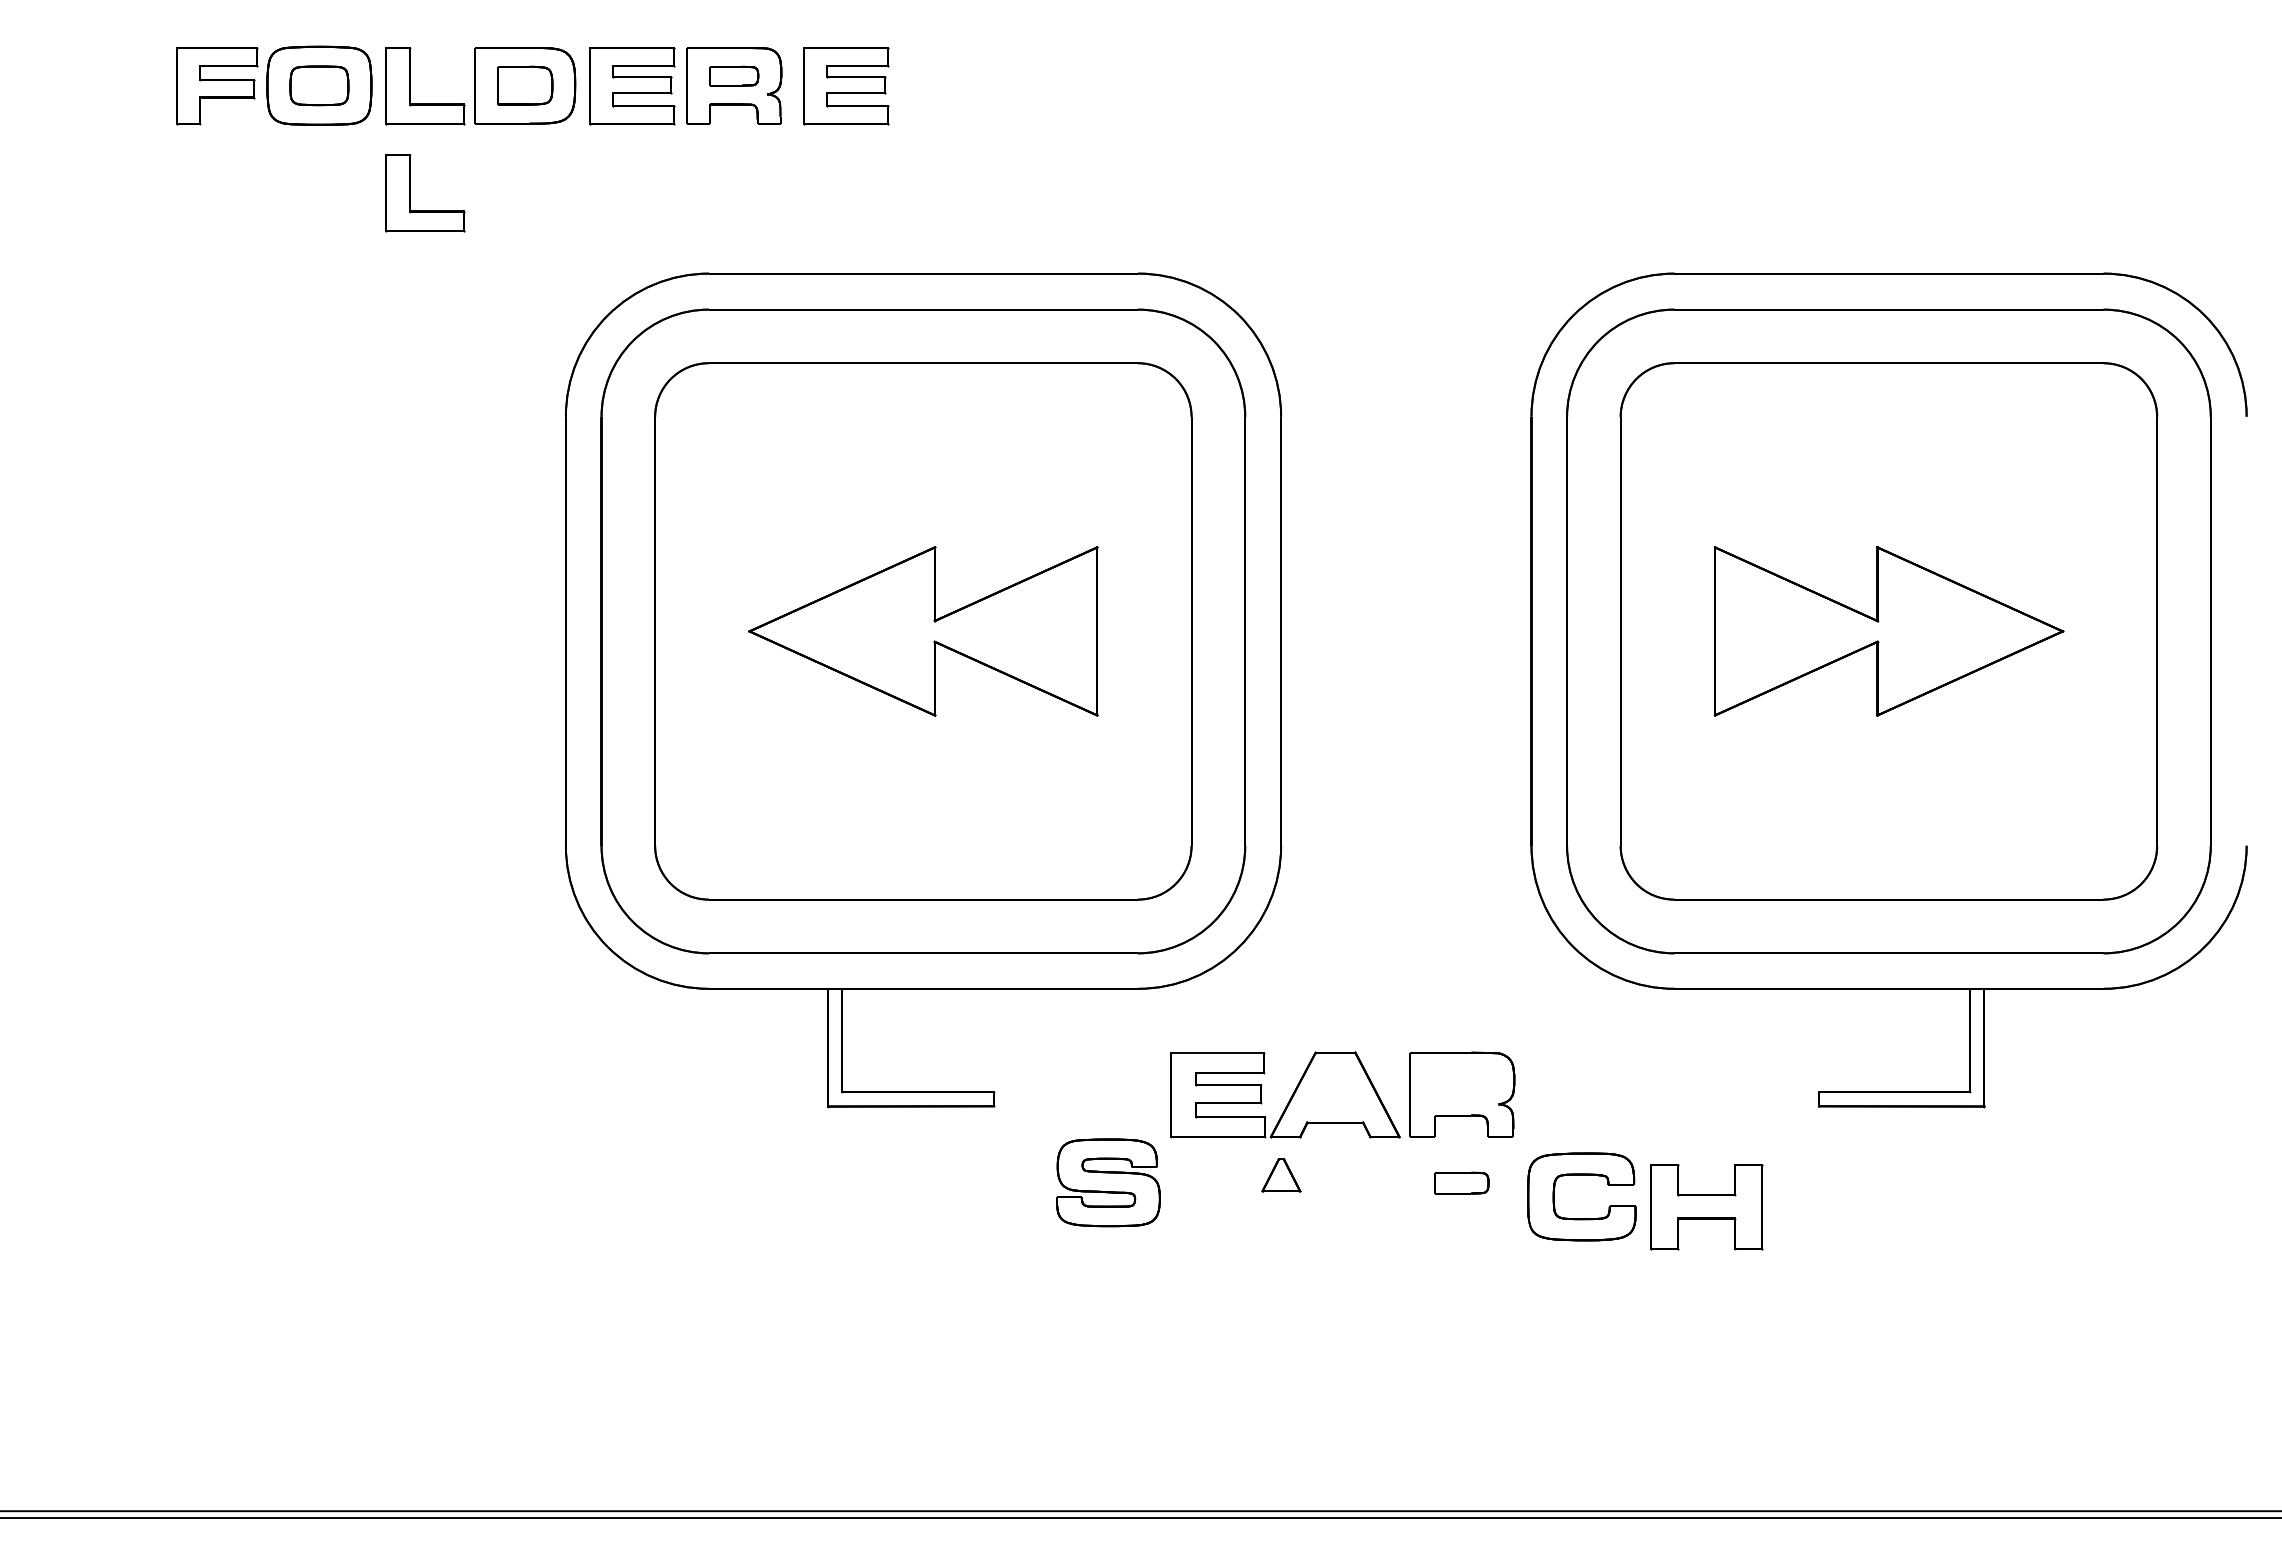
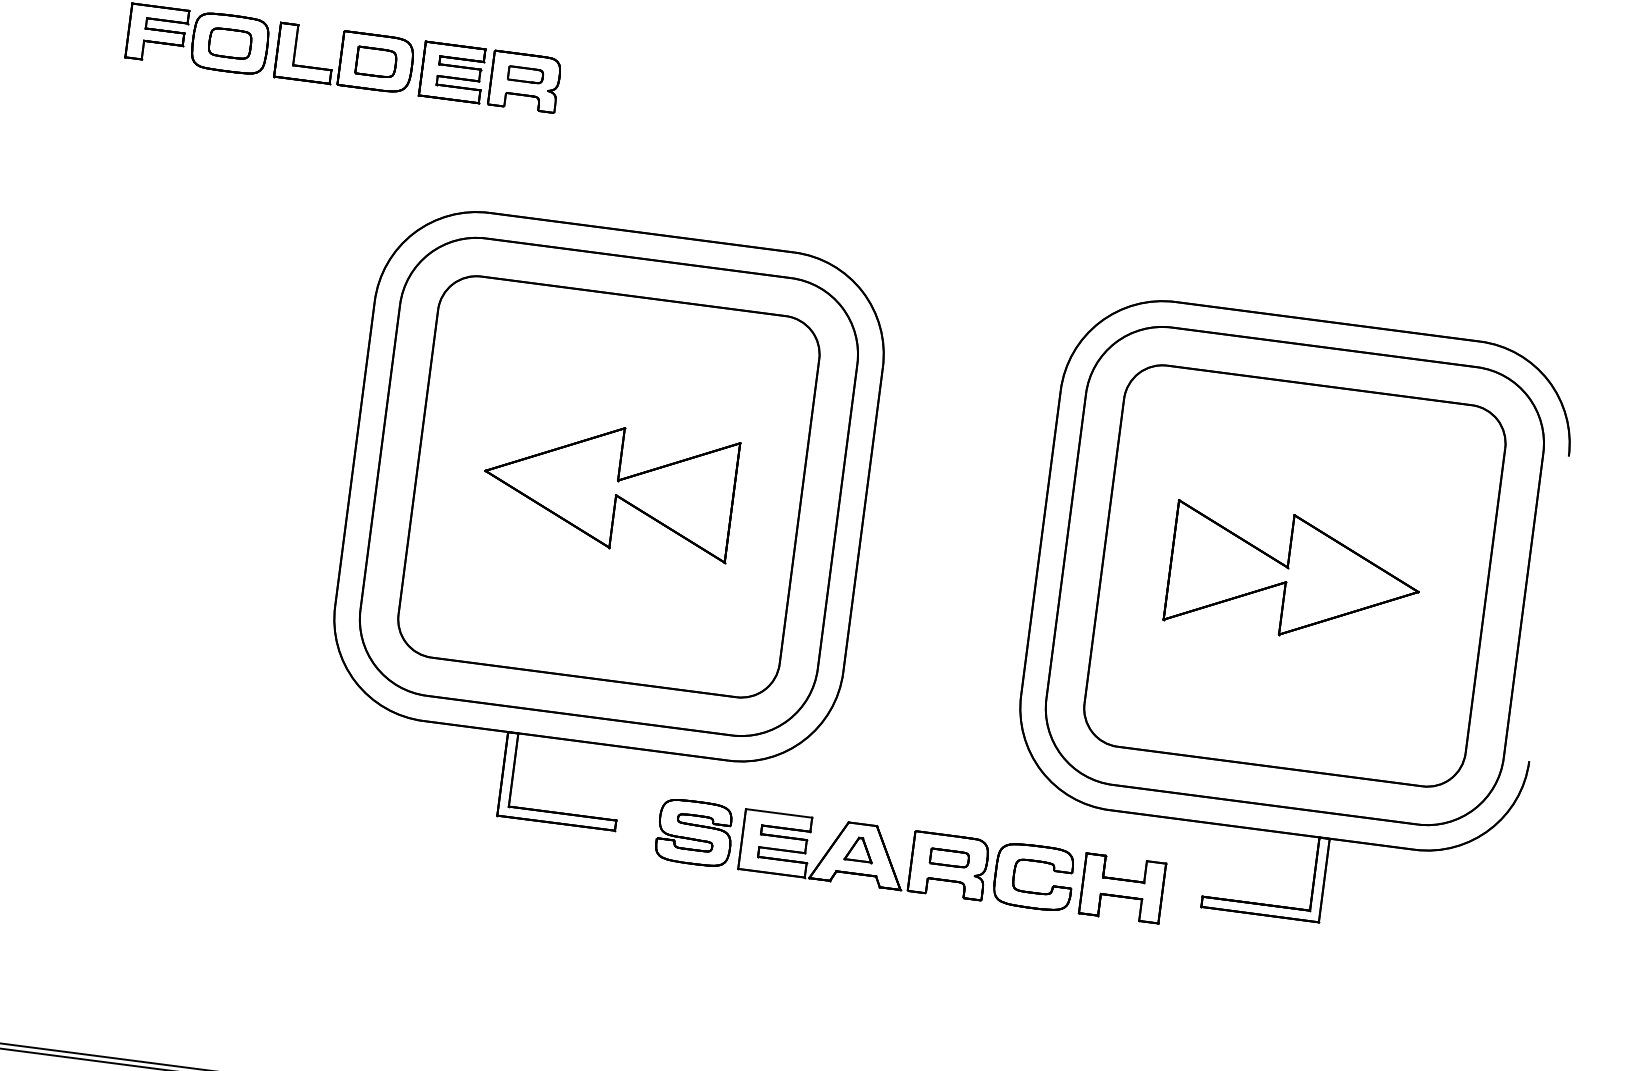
part: (846, 86) -> (604, 92), removed
part: (410, 193) -> (284, 128), removed
part: (1281, 1175) -> (859, 849), moved
part: (1581, 1175) -> (1035, 861), moved
part: (1108, 1182) -> (694, 832), moved
part: (1461, 1182) -> (949, 857), moved
part: (1706, 1207) -> (1122, 888), moved

